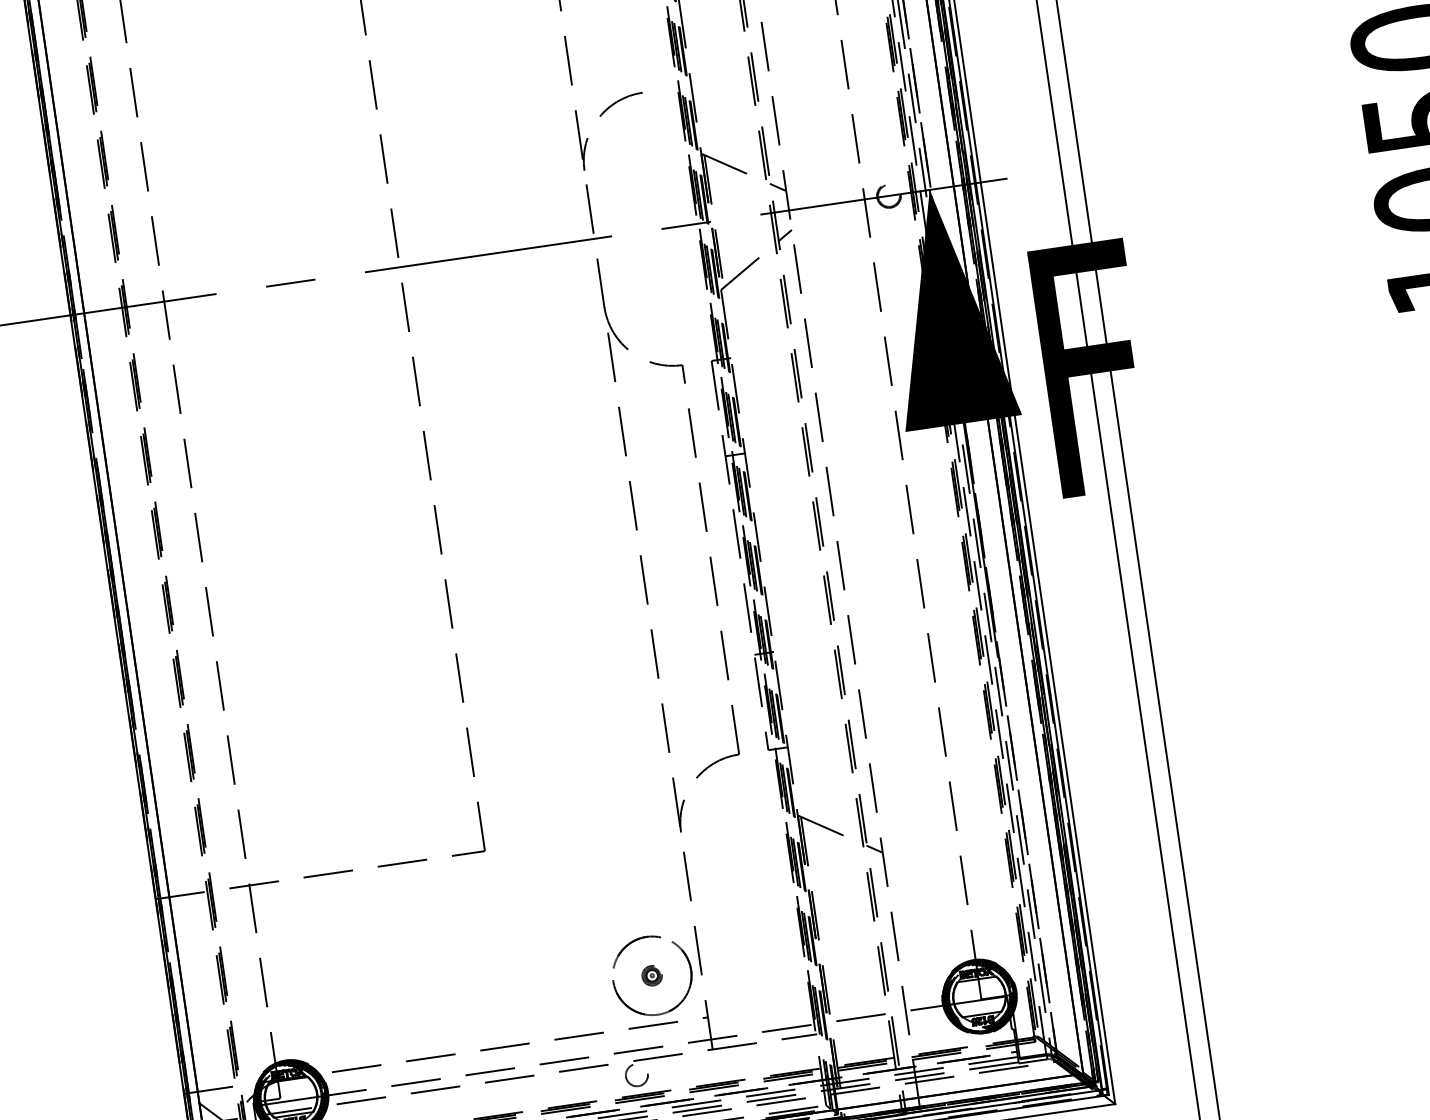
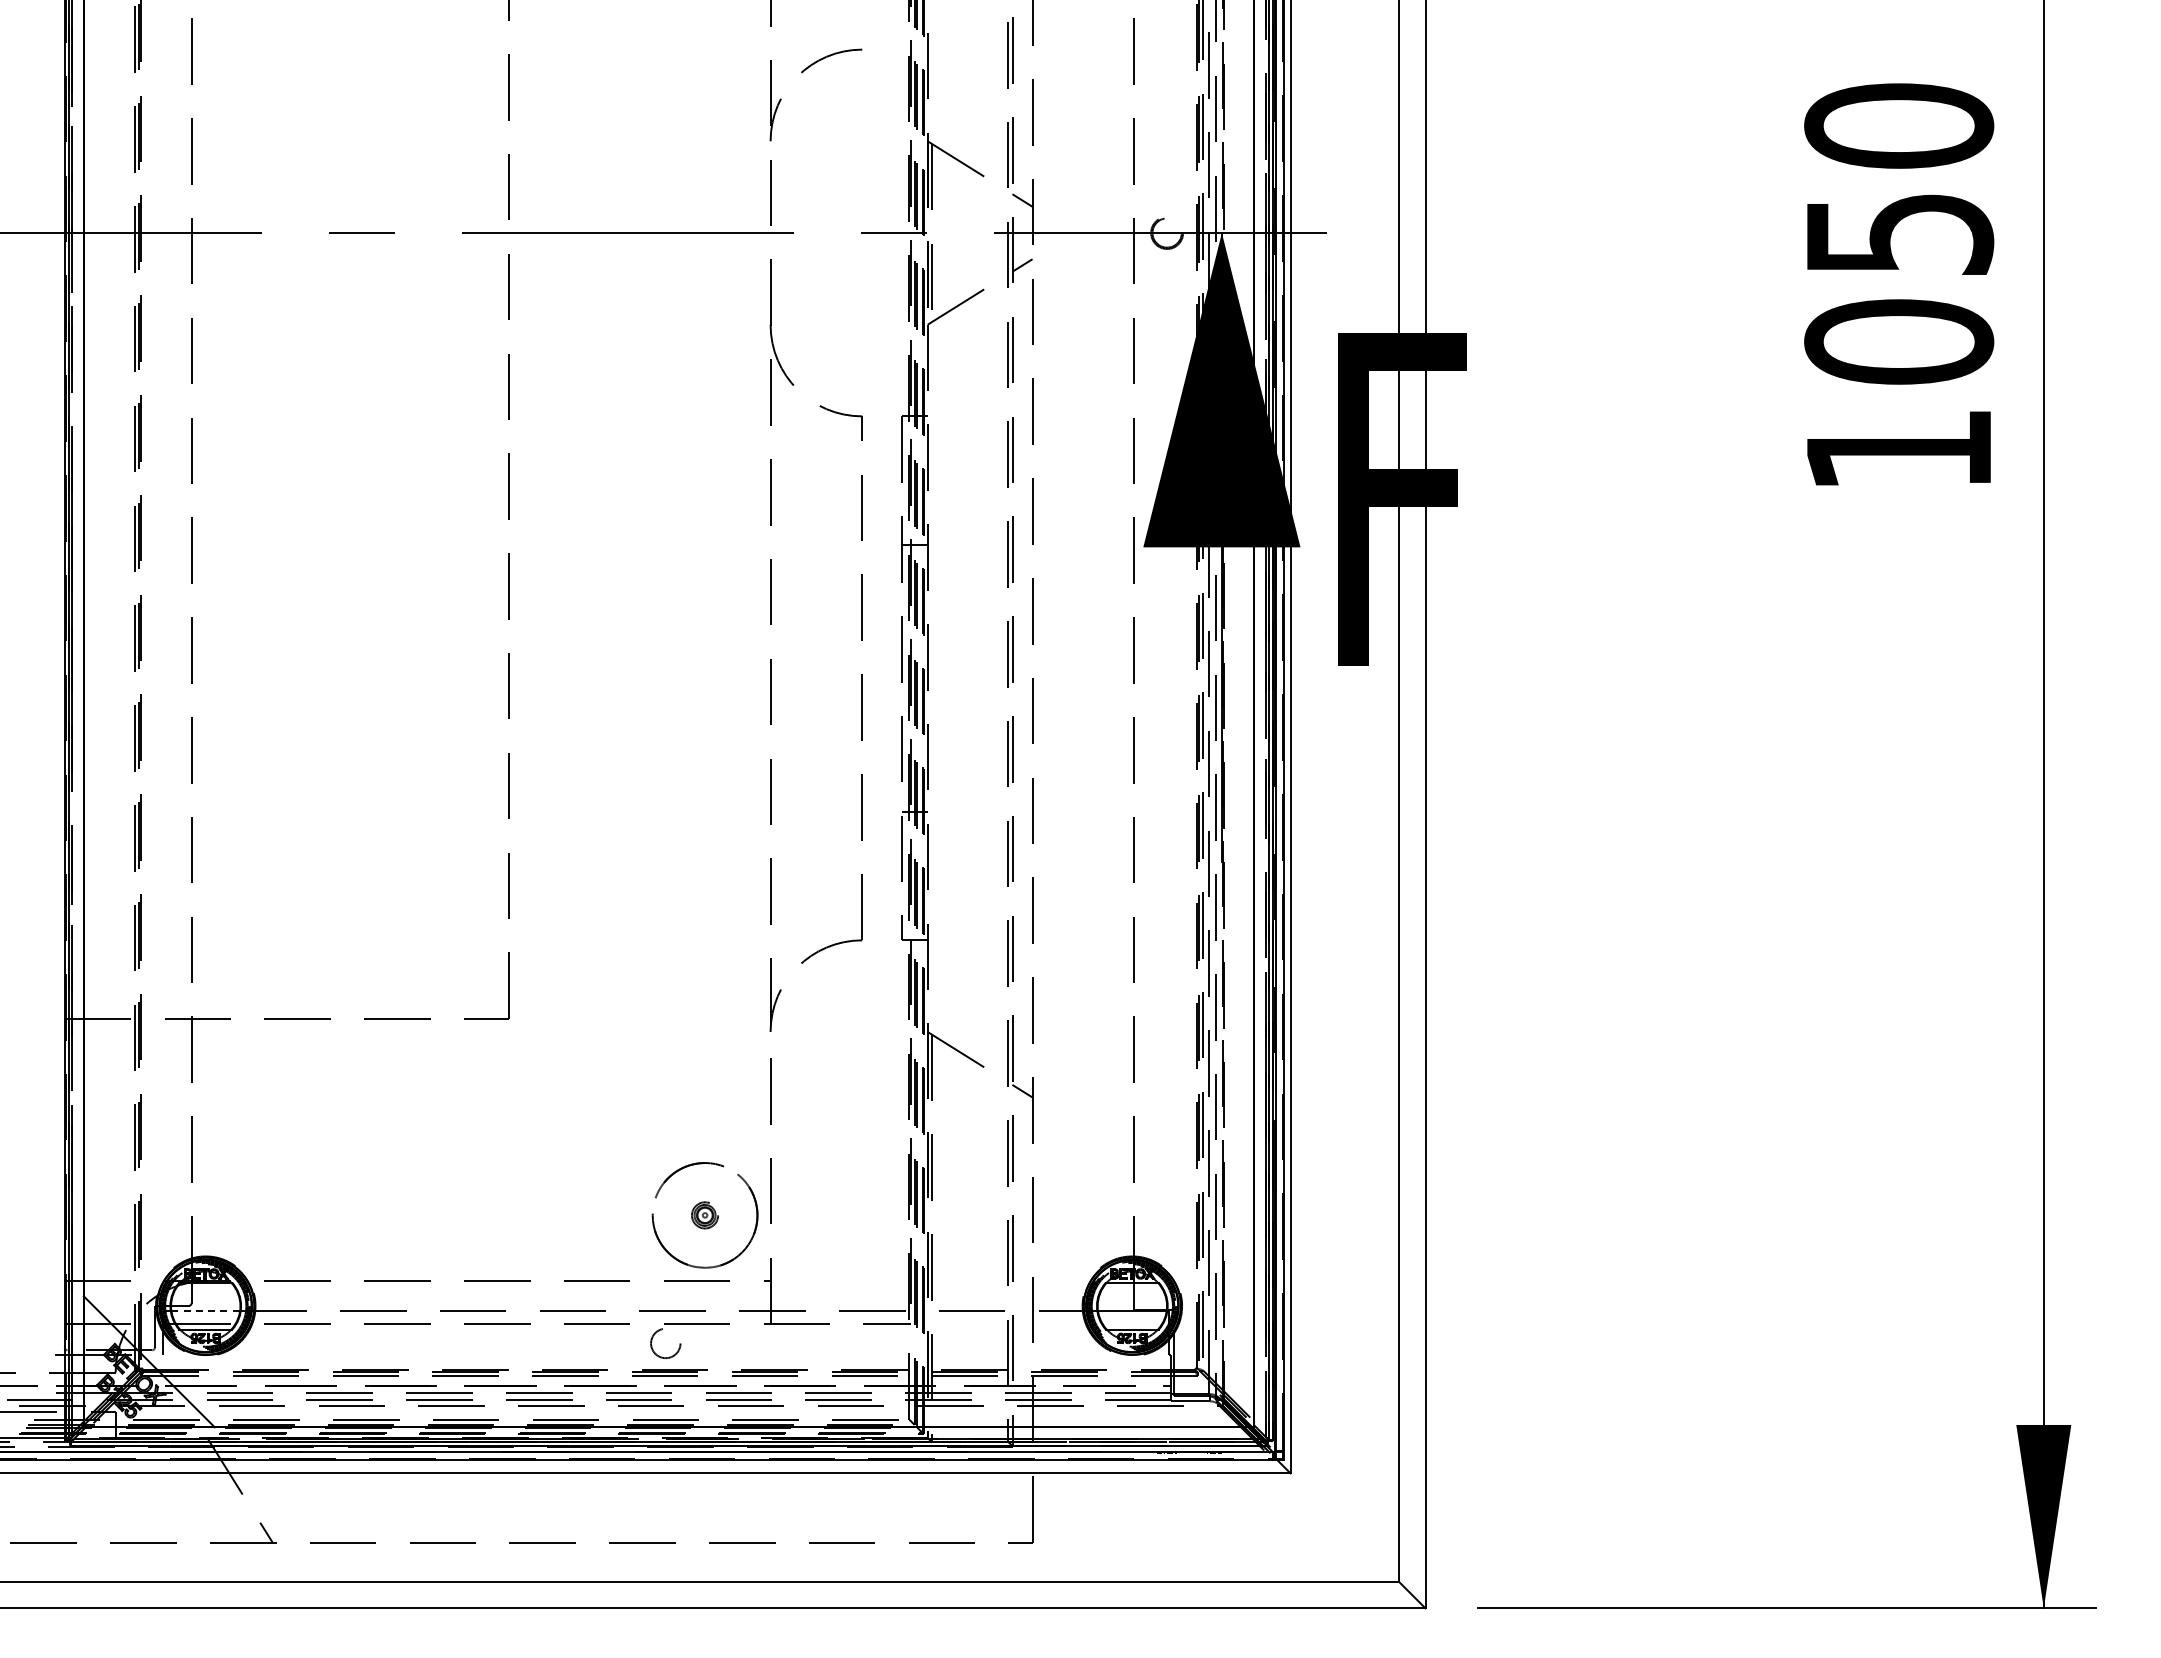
line: (292, 1100) -> (206, 1310), solid -> dashed

